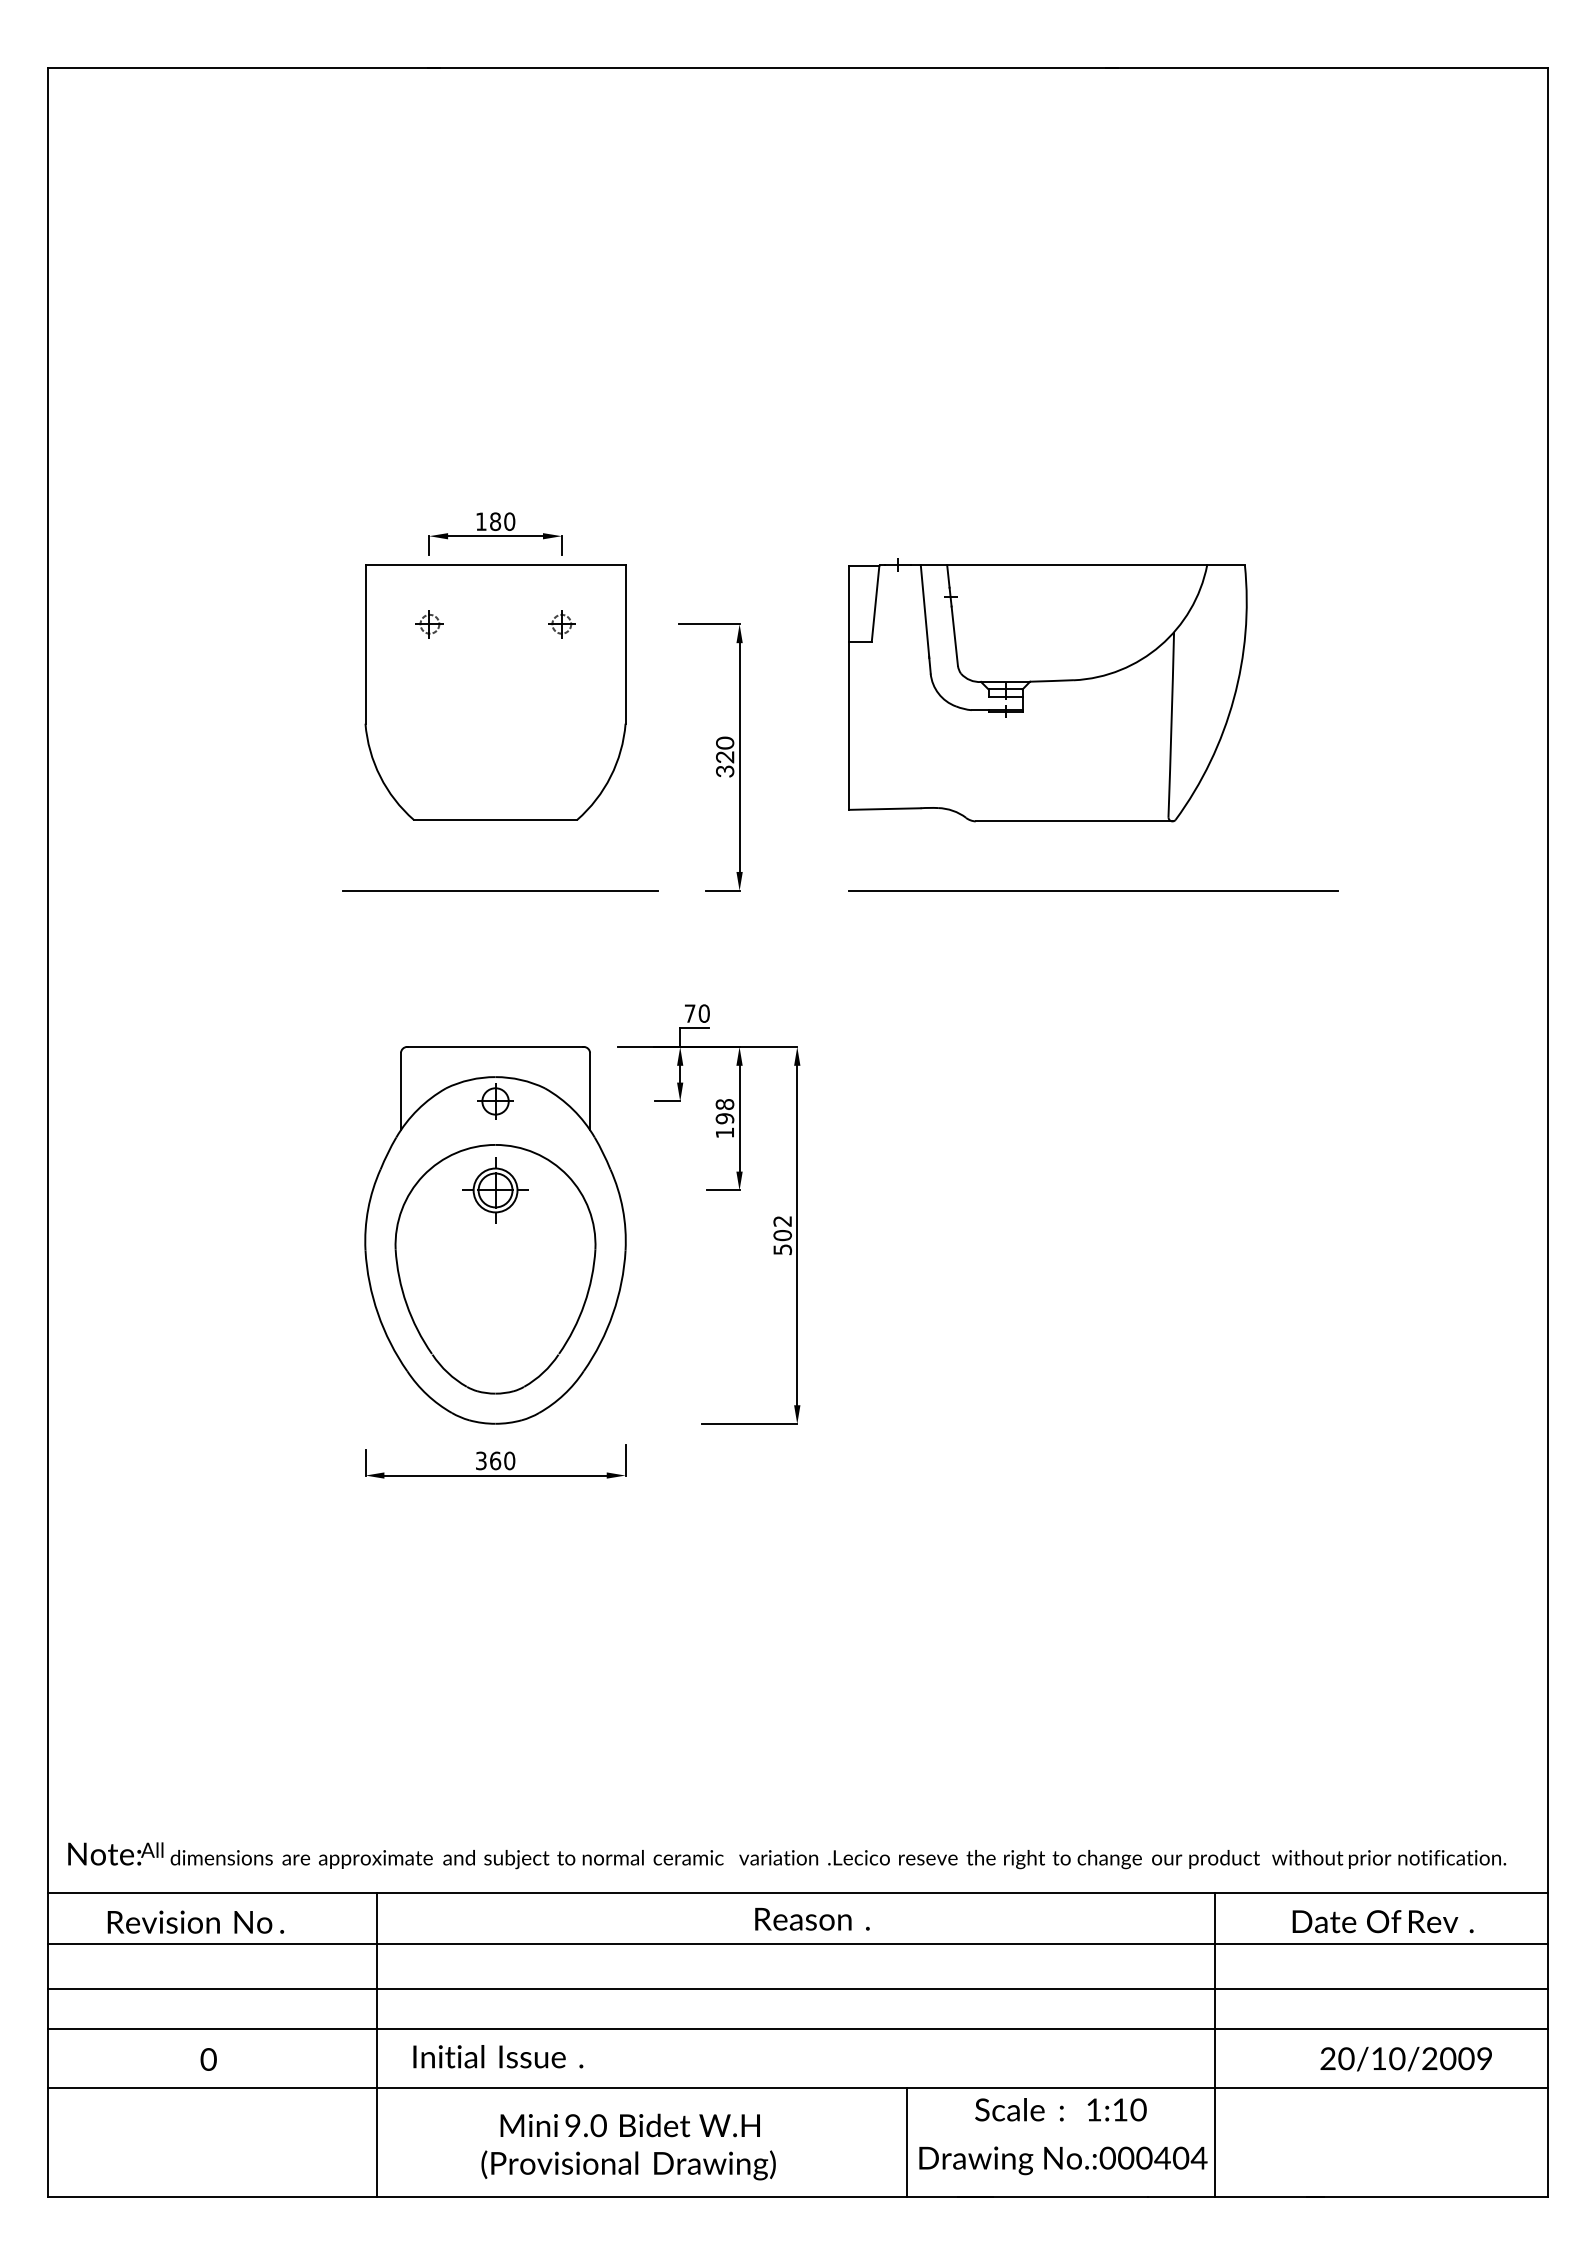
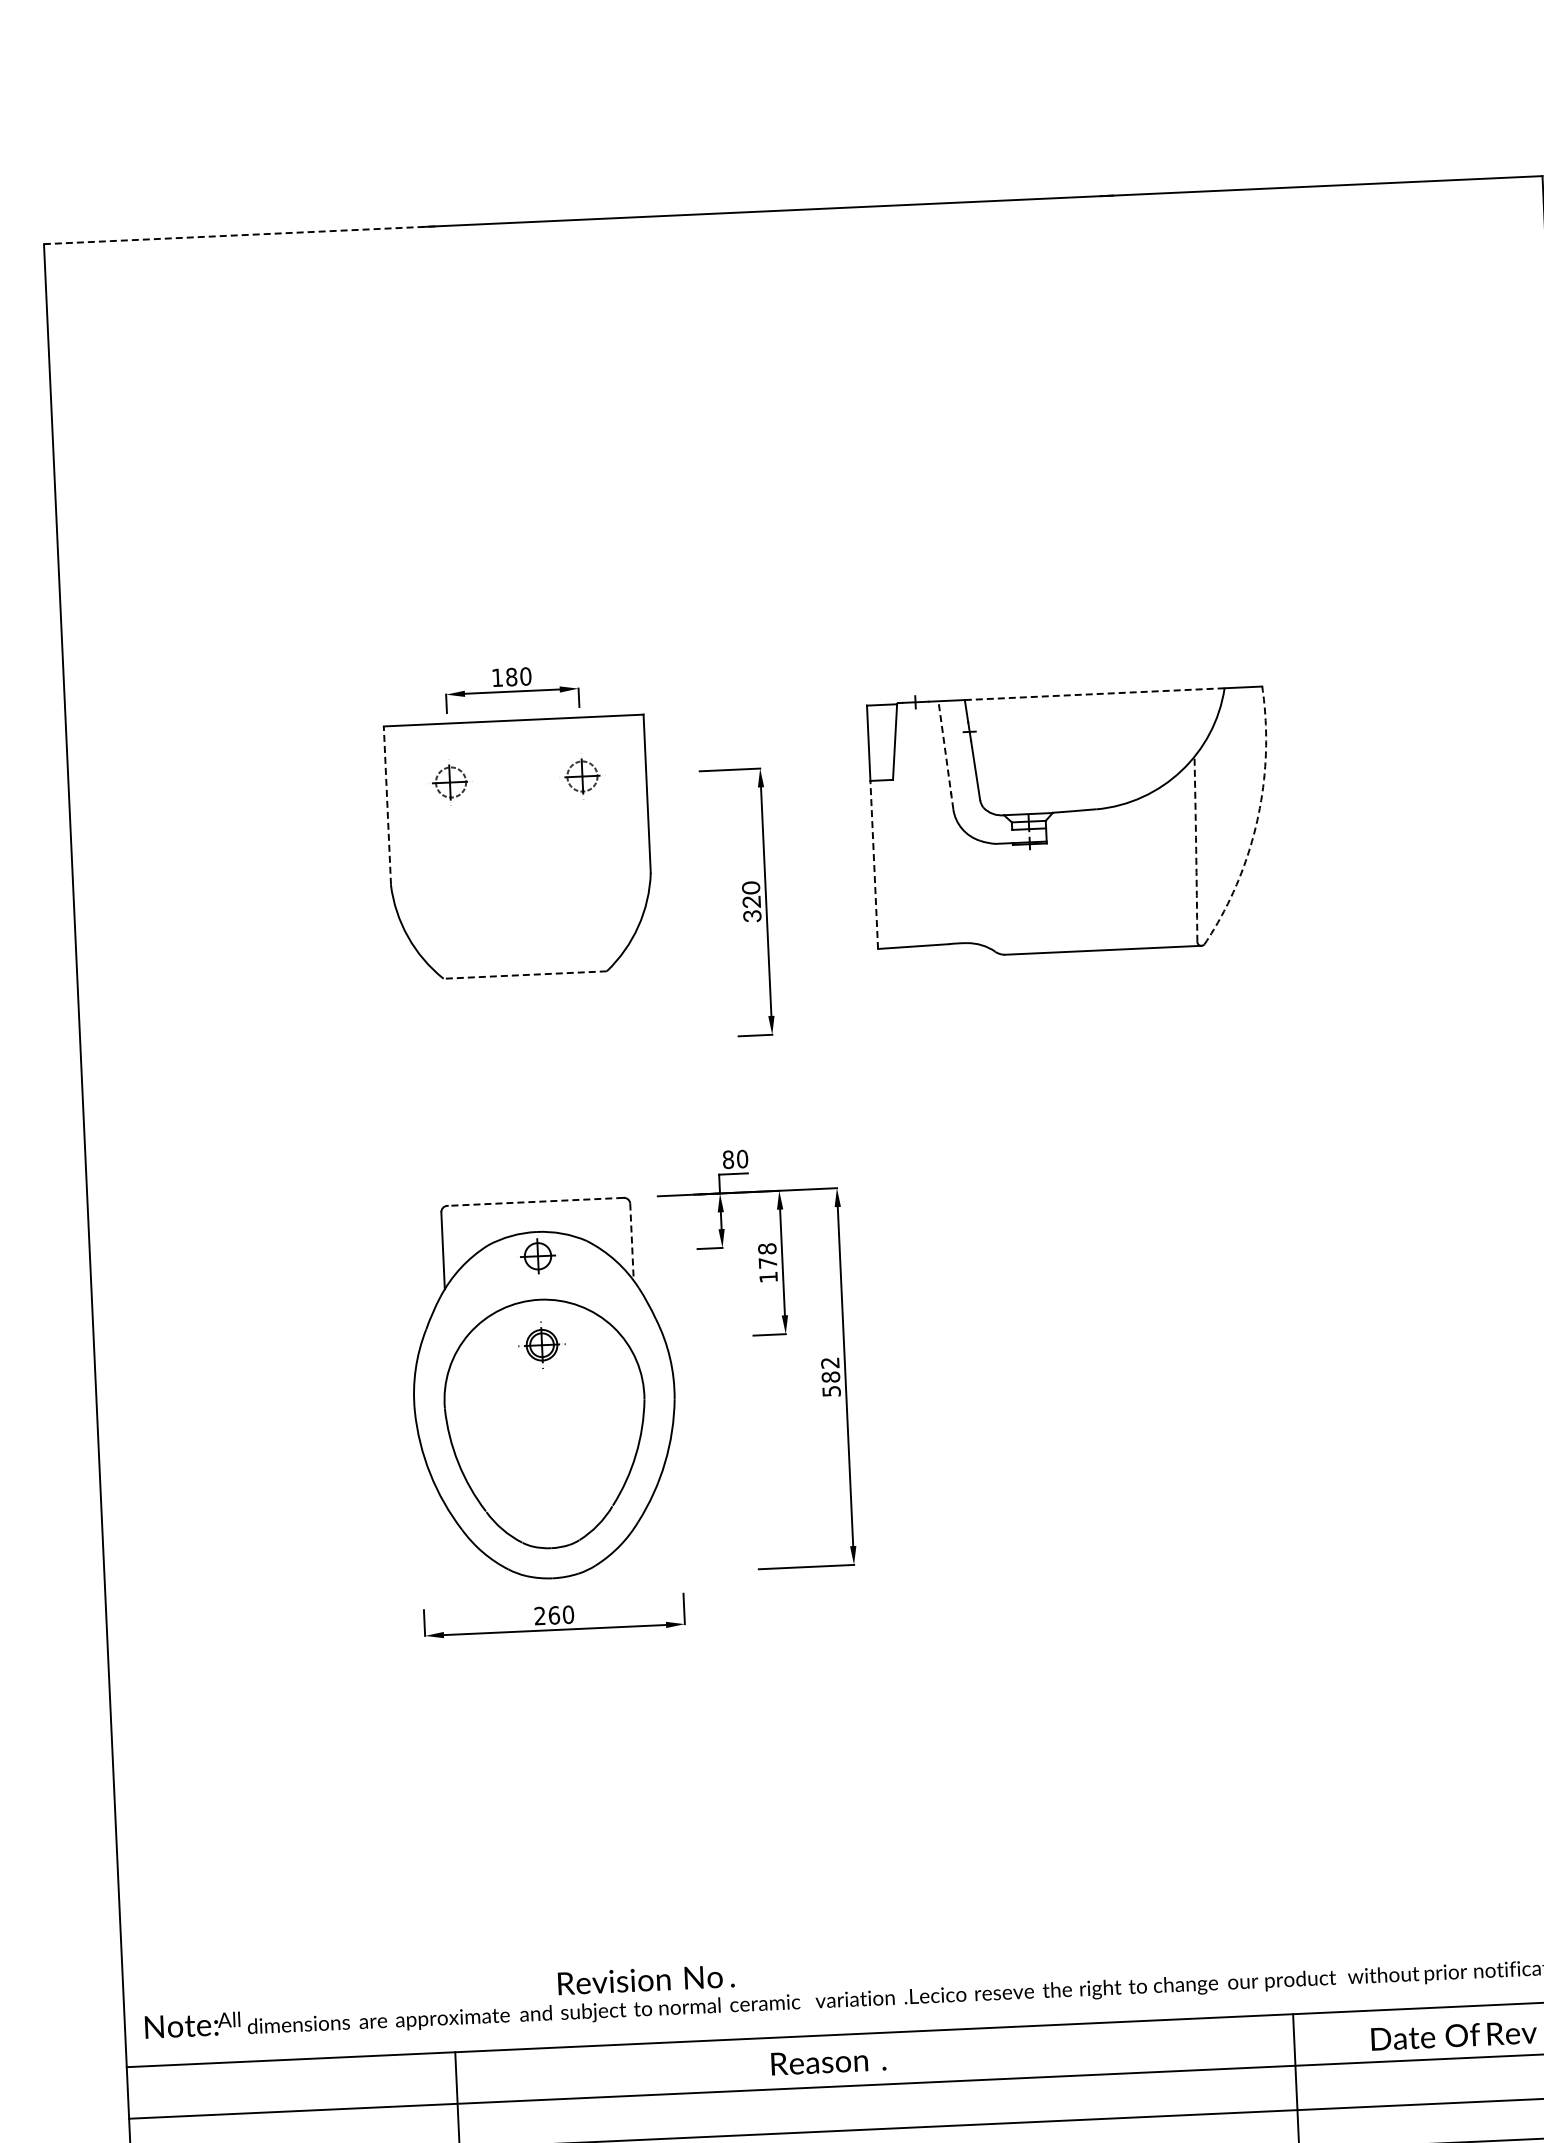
line: (243, 67) -> (239, 234), solid -> dashed
line: (1076, 565) -> (1094, 694), solid -> dashed
line: (925, 618) -> (945, 754), solid -> dashed
part: (429, 624) -> (450, 782), size x1.6
part: (561, 624) -> (582, 776), size x1.6
line: (365, 643) -> (387, 804), solid -> dashed
arc: (1233, 698) -> (1256, 820), solid -> dashed
arc: (1171, 724) -> (1196, 849), solid -> dashed
line: (849, 725) -> (874, 864), solid -> dashed
line: (495, 819) -> (525, 974), solid -> dashed
line: (500, 890) -> (533, 1045), removed
line: (1093, 890) -> (1125, 1018), removed
text: (689, 1013) -> (727, 1159), 70 -> 80
line: (495, 1046) -> (535, 1201), solid -> dashed
line: (590, 1091) -> (632, 1242), solid -> dashed
text: (724, 1118) -> (767, 1262), 198 -> 178
part: (495, 1190) -> (541, 1345), size x0.7
text: (782, 1235) -> (830, 1377), 502 -> 582
text: (481, 1461) -> (540, 1616), 360 -> 260
text: (812, 1919) -> (828, 2061), moved
text: (195, 1921) -> (645, 1979), moved

